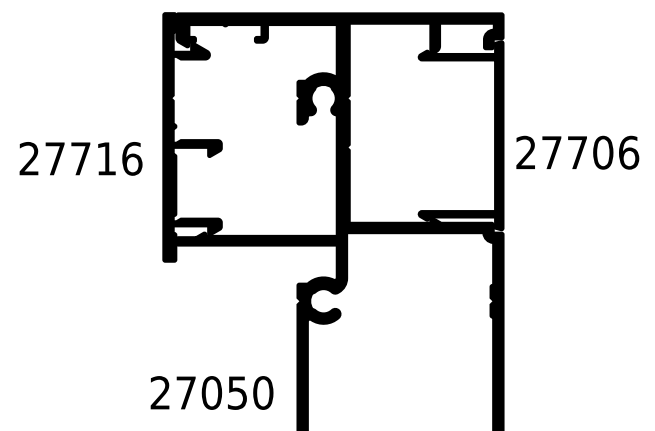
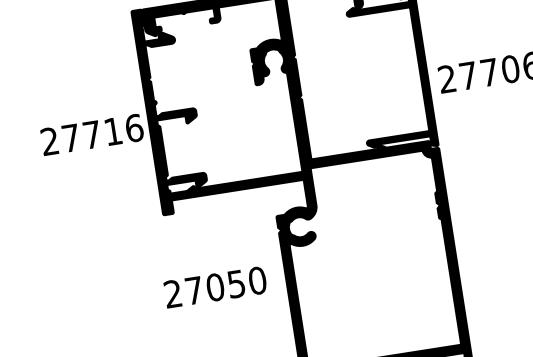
text: (80, 158) -> (91, 134), moved
text: (211, 392) -> (215, 287), moved

